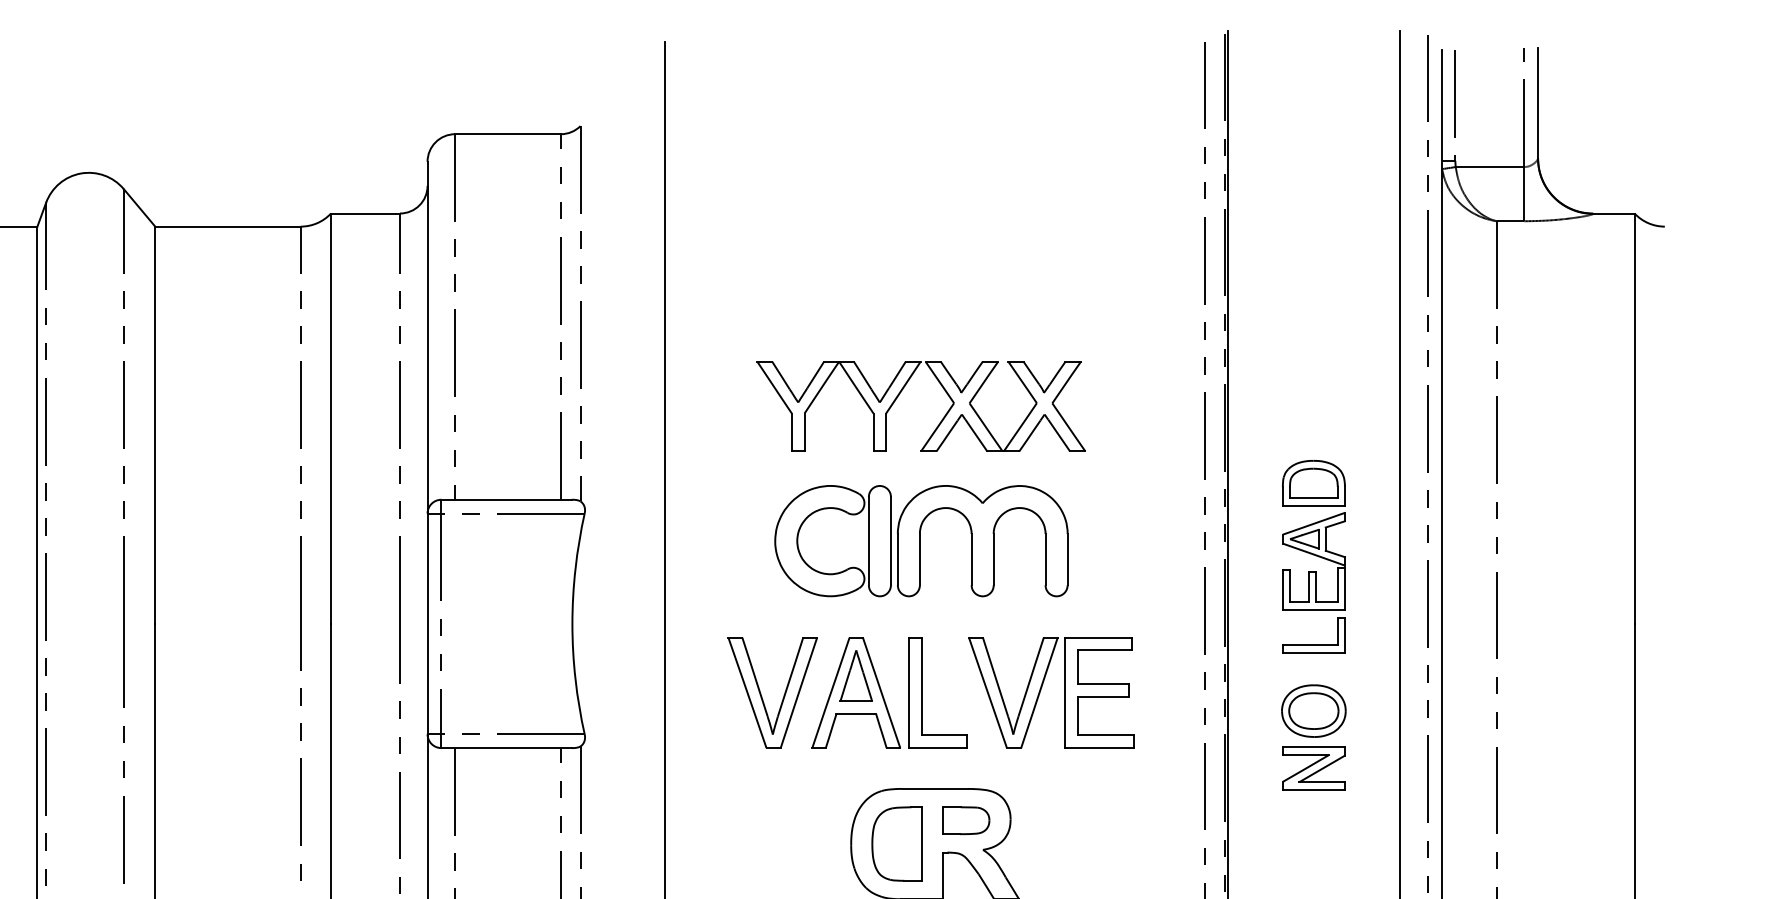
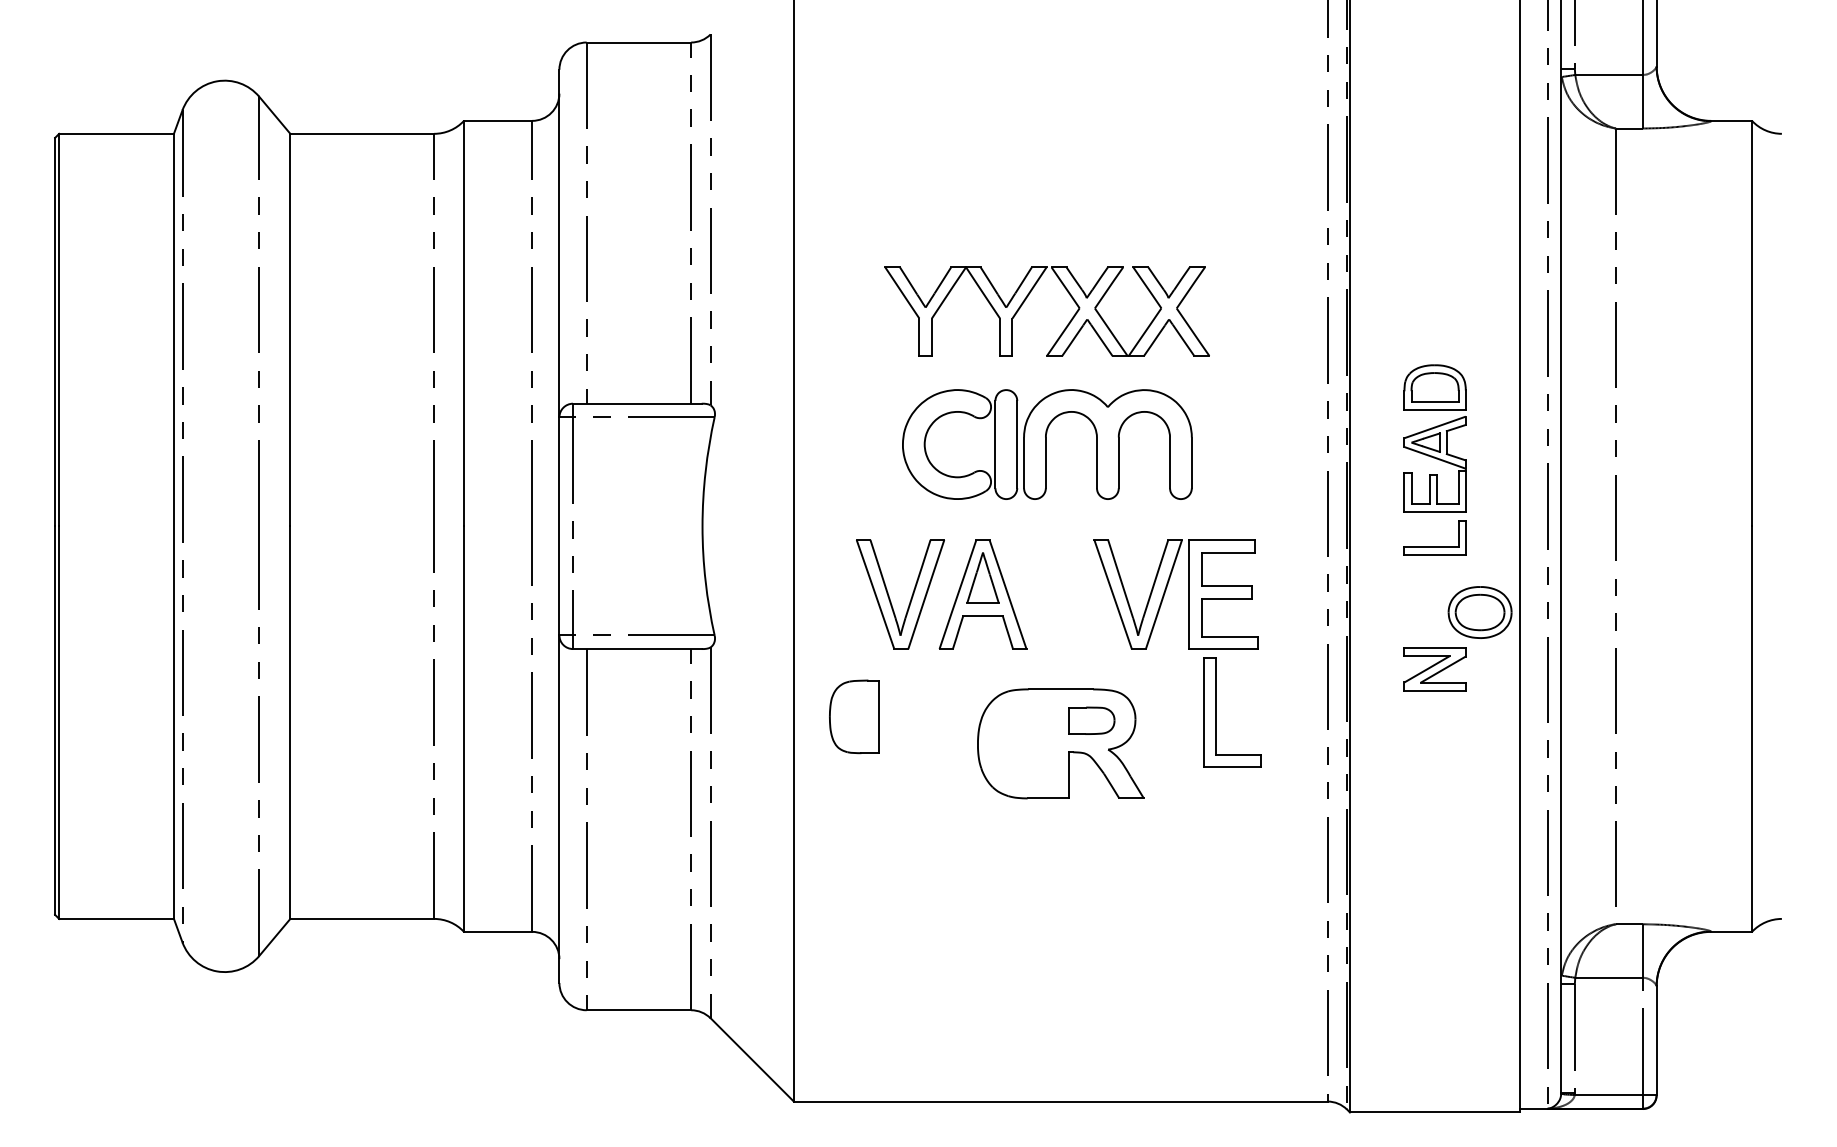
part: (922, 692) -> (1216, 712), moved
part: (1313, 711) -> (1479, 612), moved
part: (897, 843) -> (854, 716), moved

